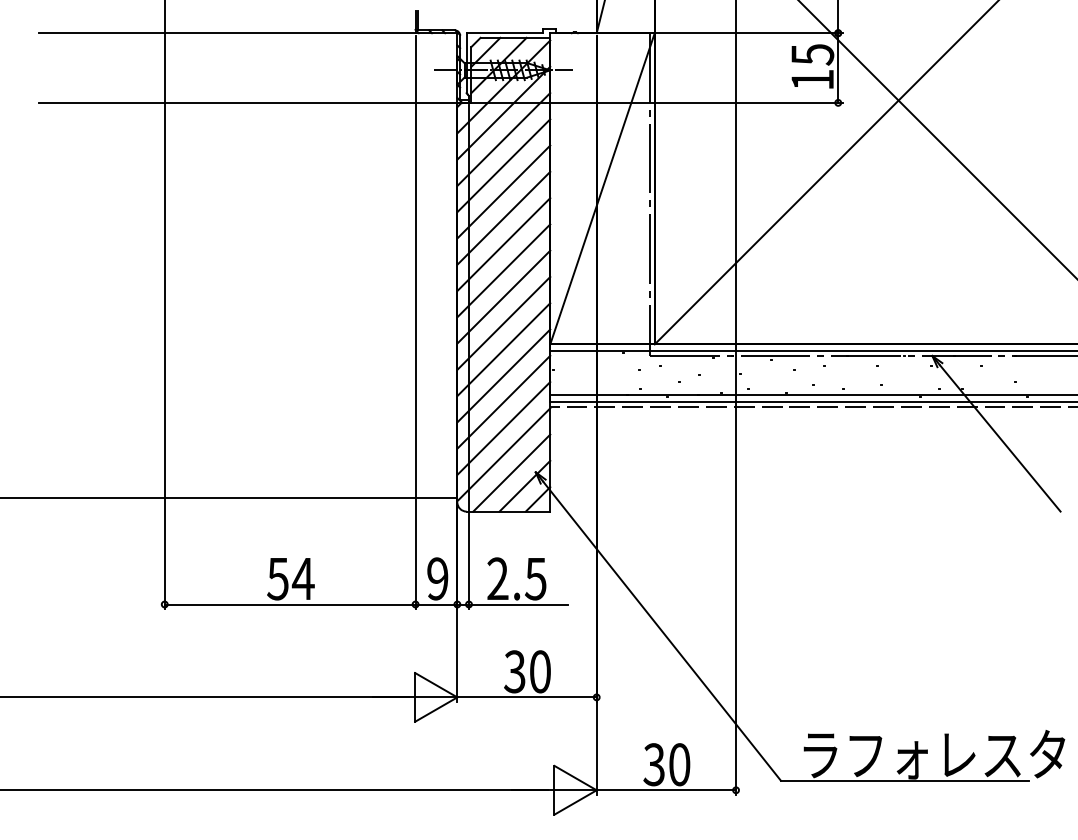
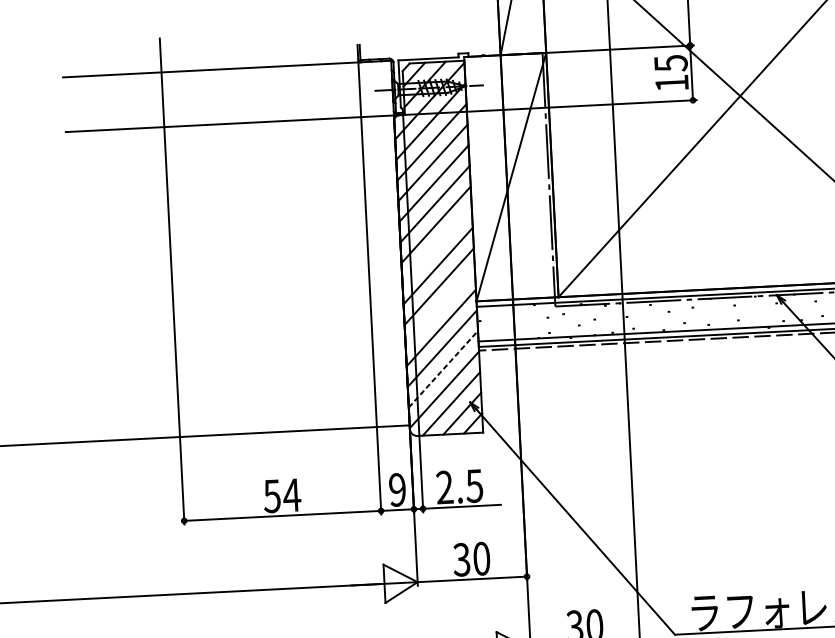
line: (503, 270) -> (436, 245), removed
line: (503, 349) -> (440, 307), removed
line: (503, 428) -> (443, 369), solid -> dashed

